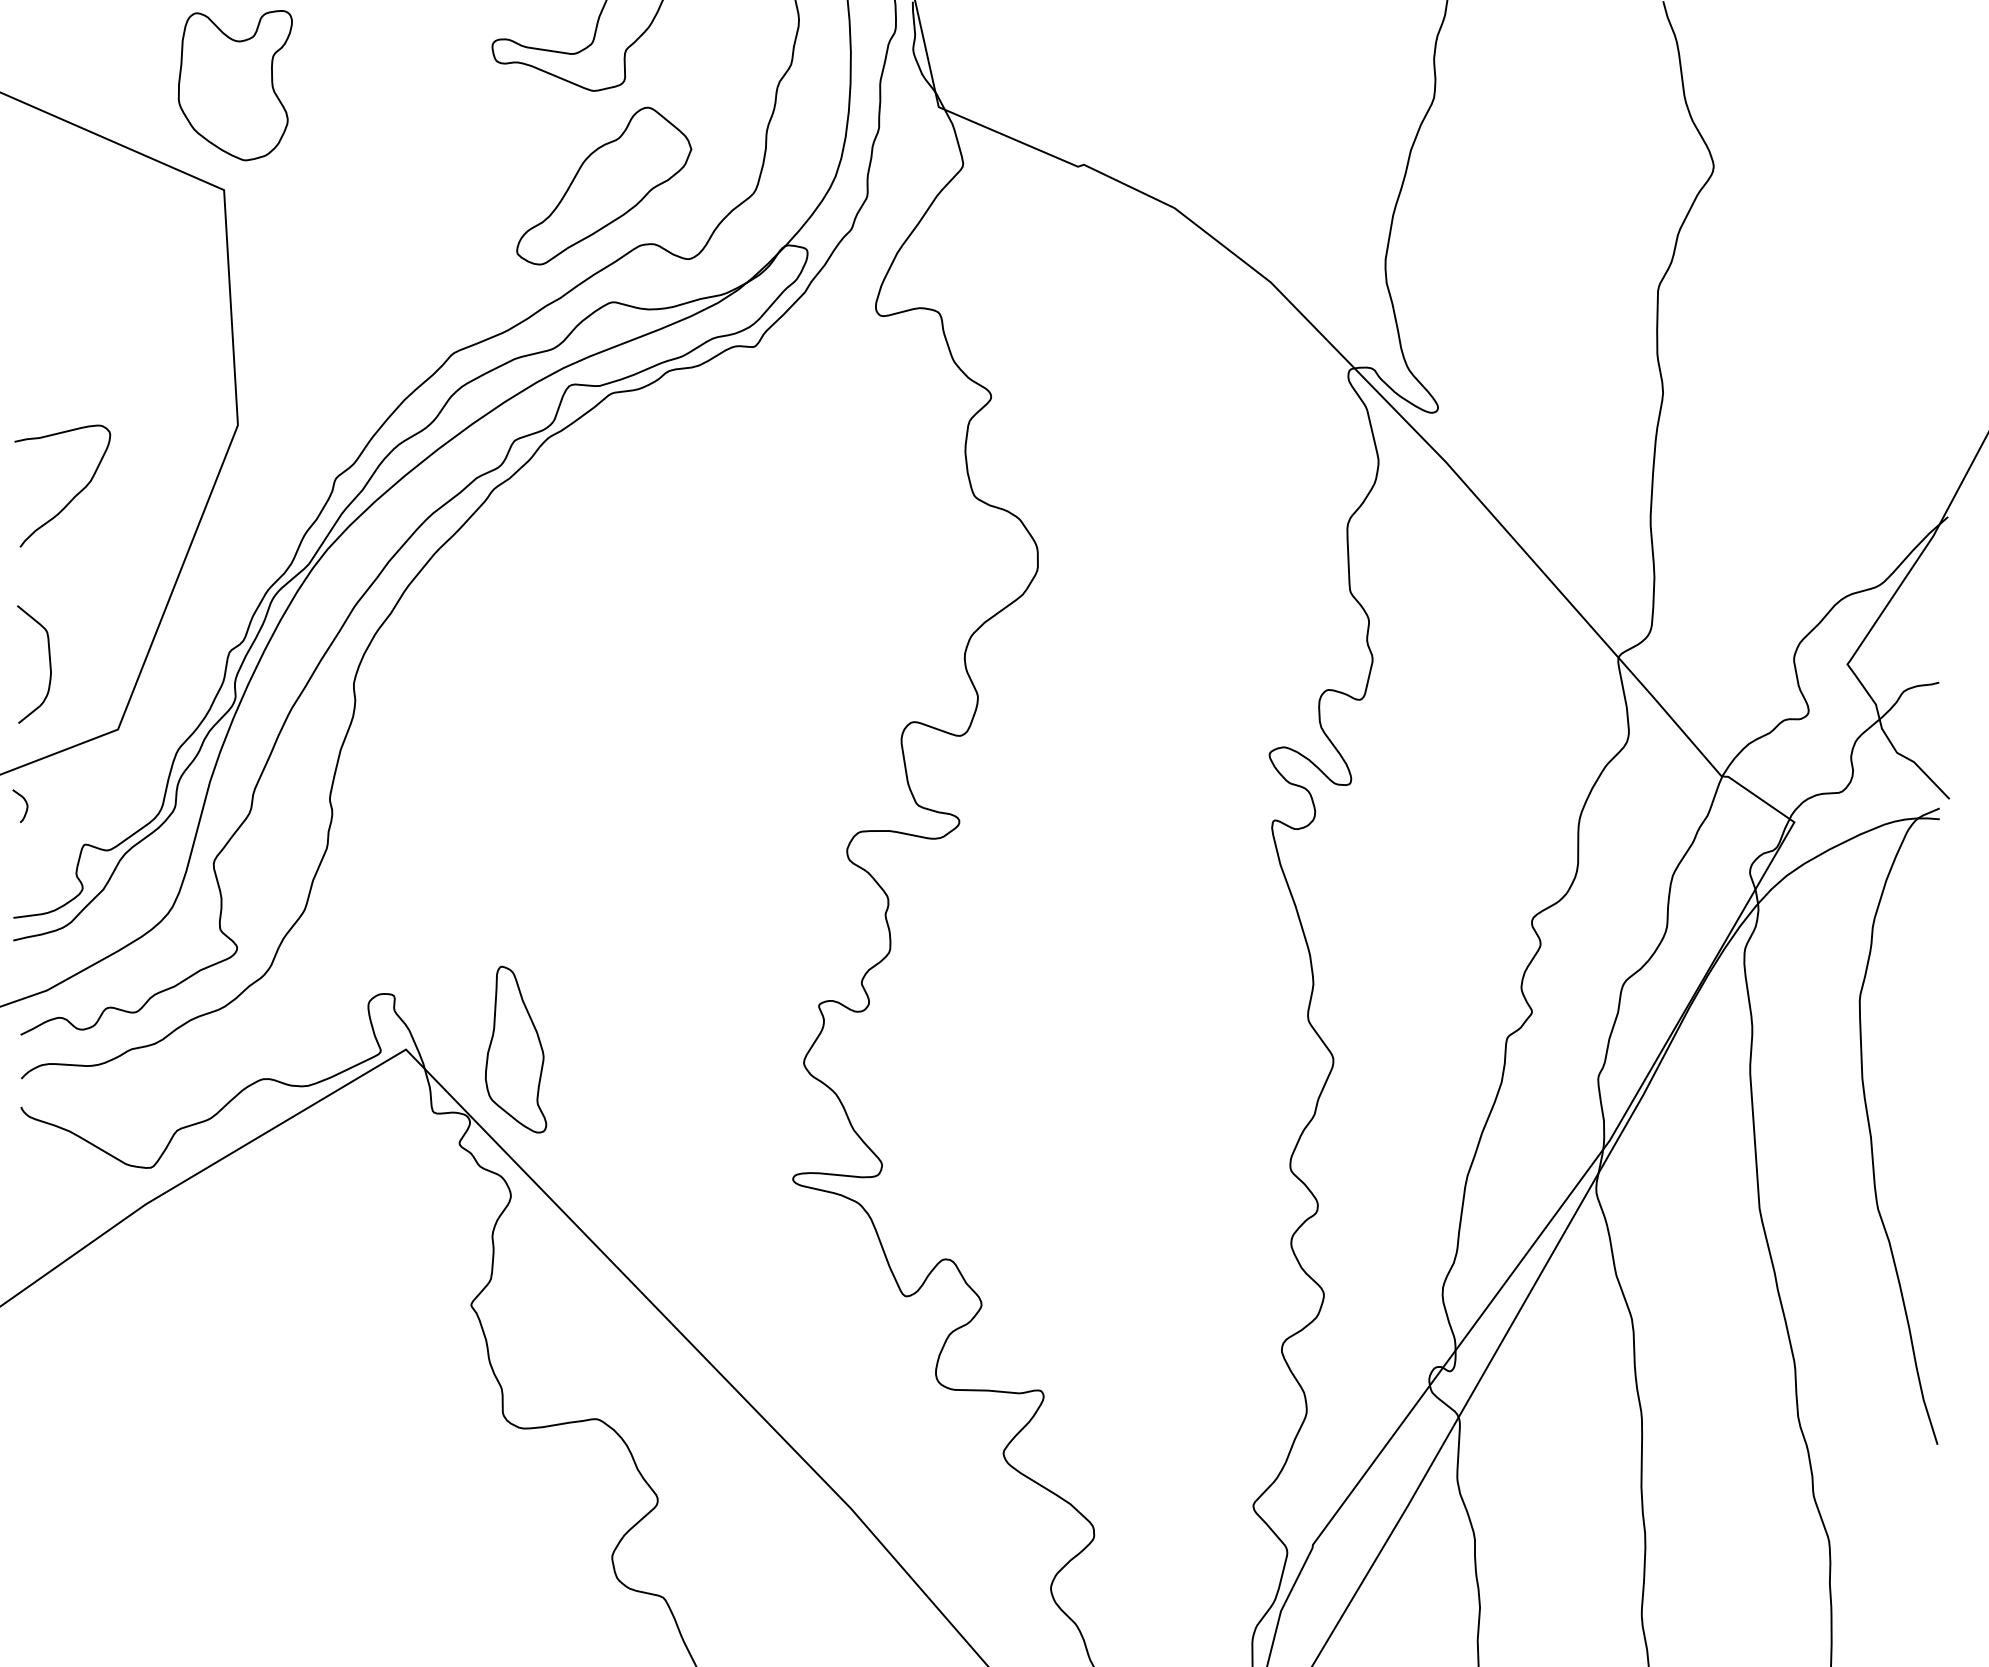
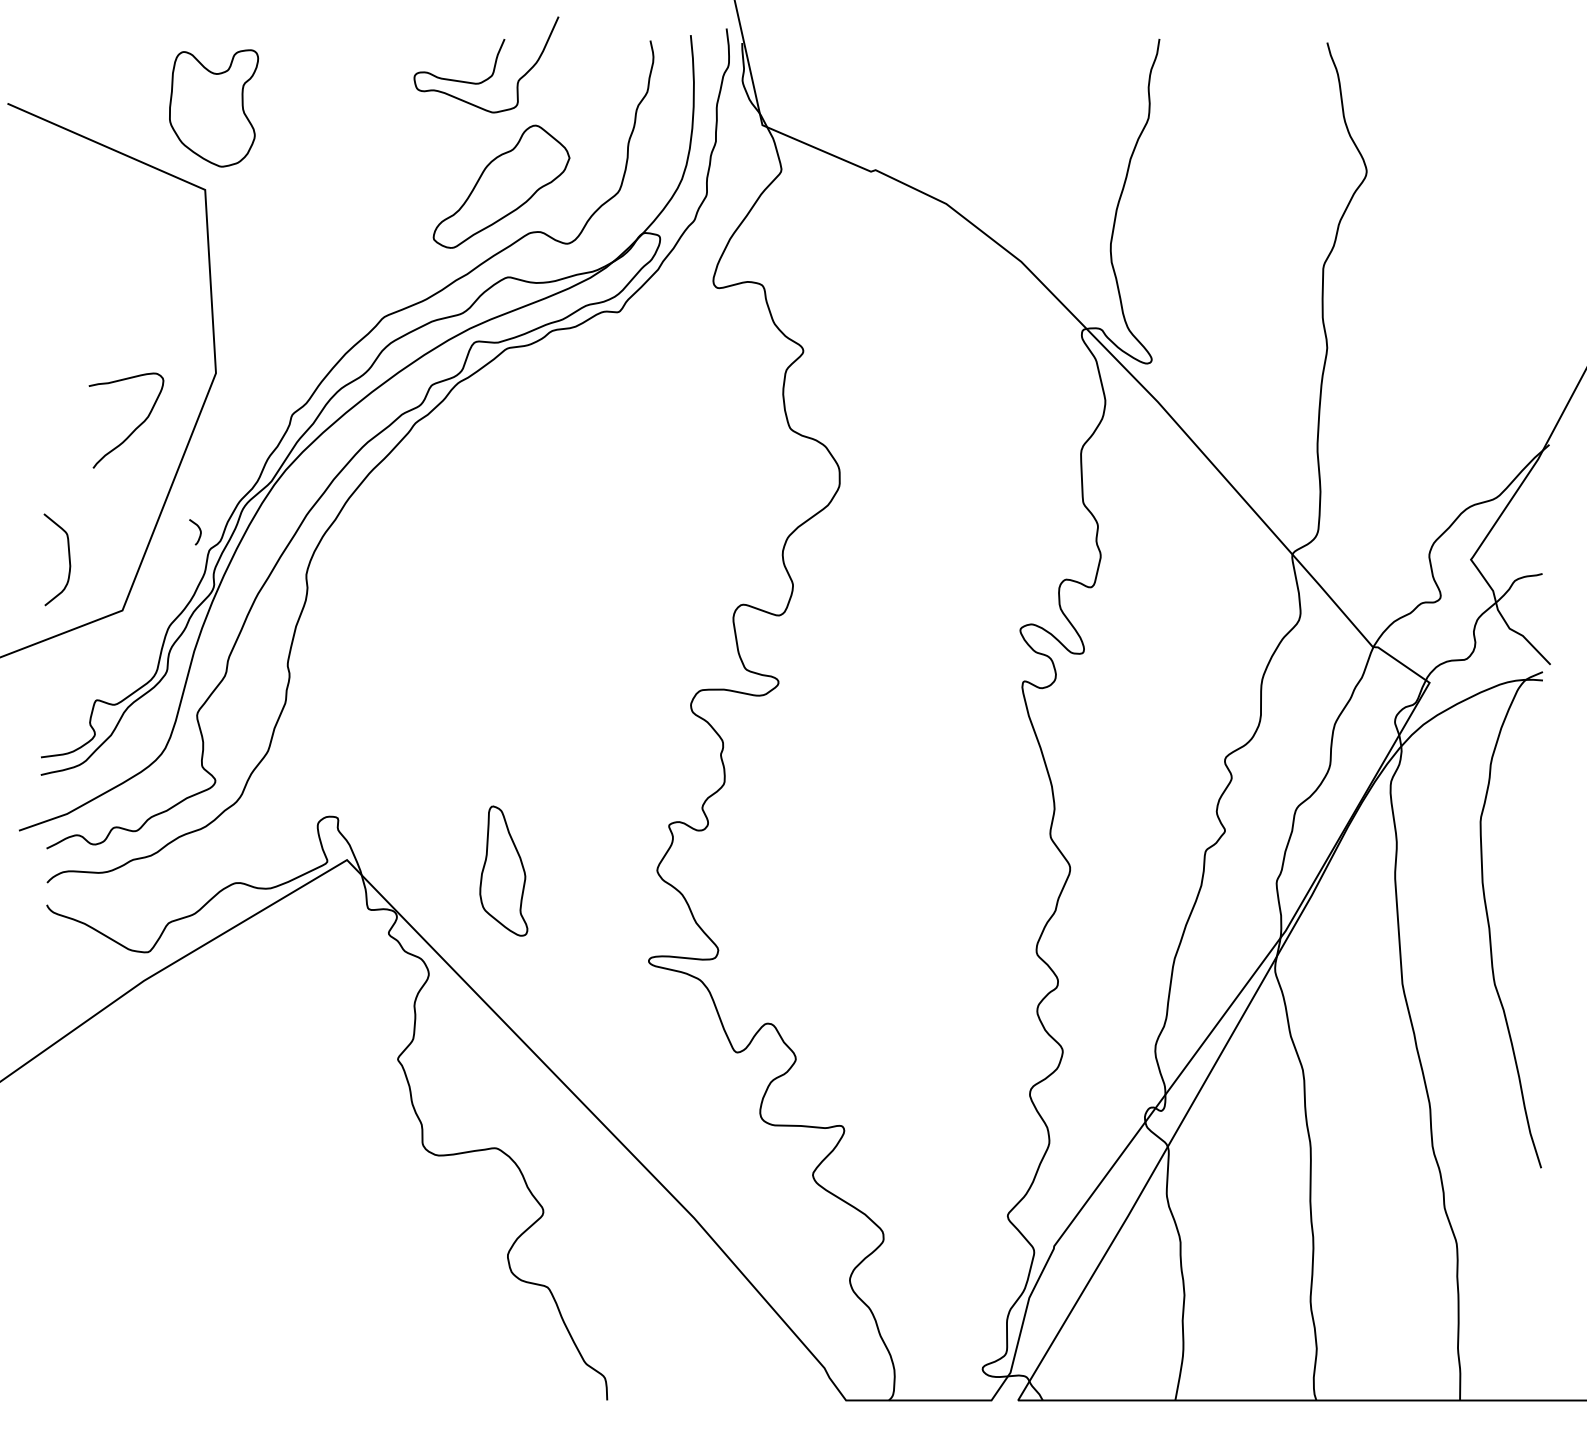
curve: (74, 496) -> (135, 428), moved
curve: (25, 805) -> (199, 531), moved
part: (515, 1048) -> (503, 870), moved

